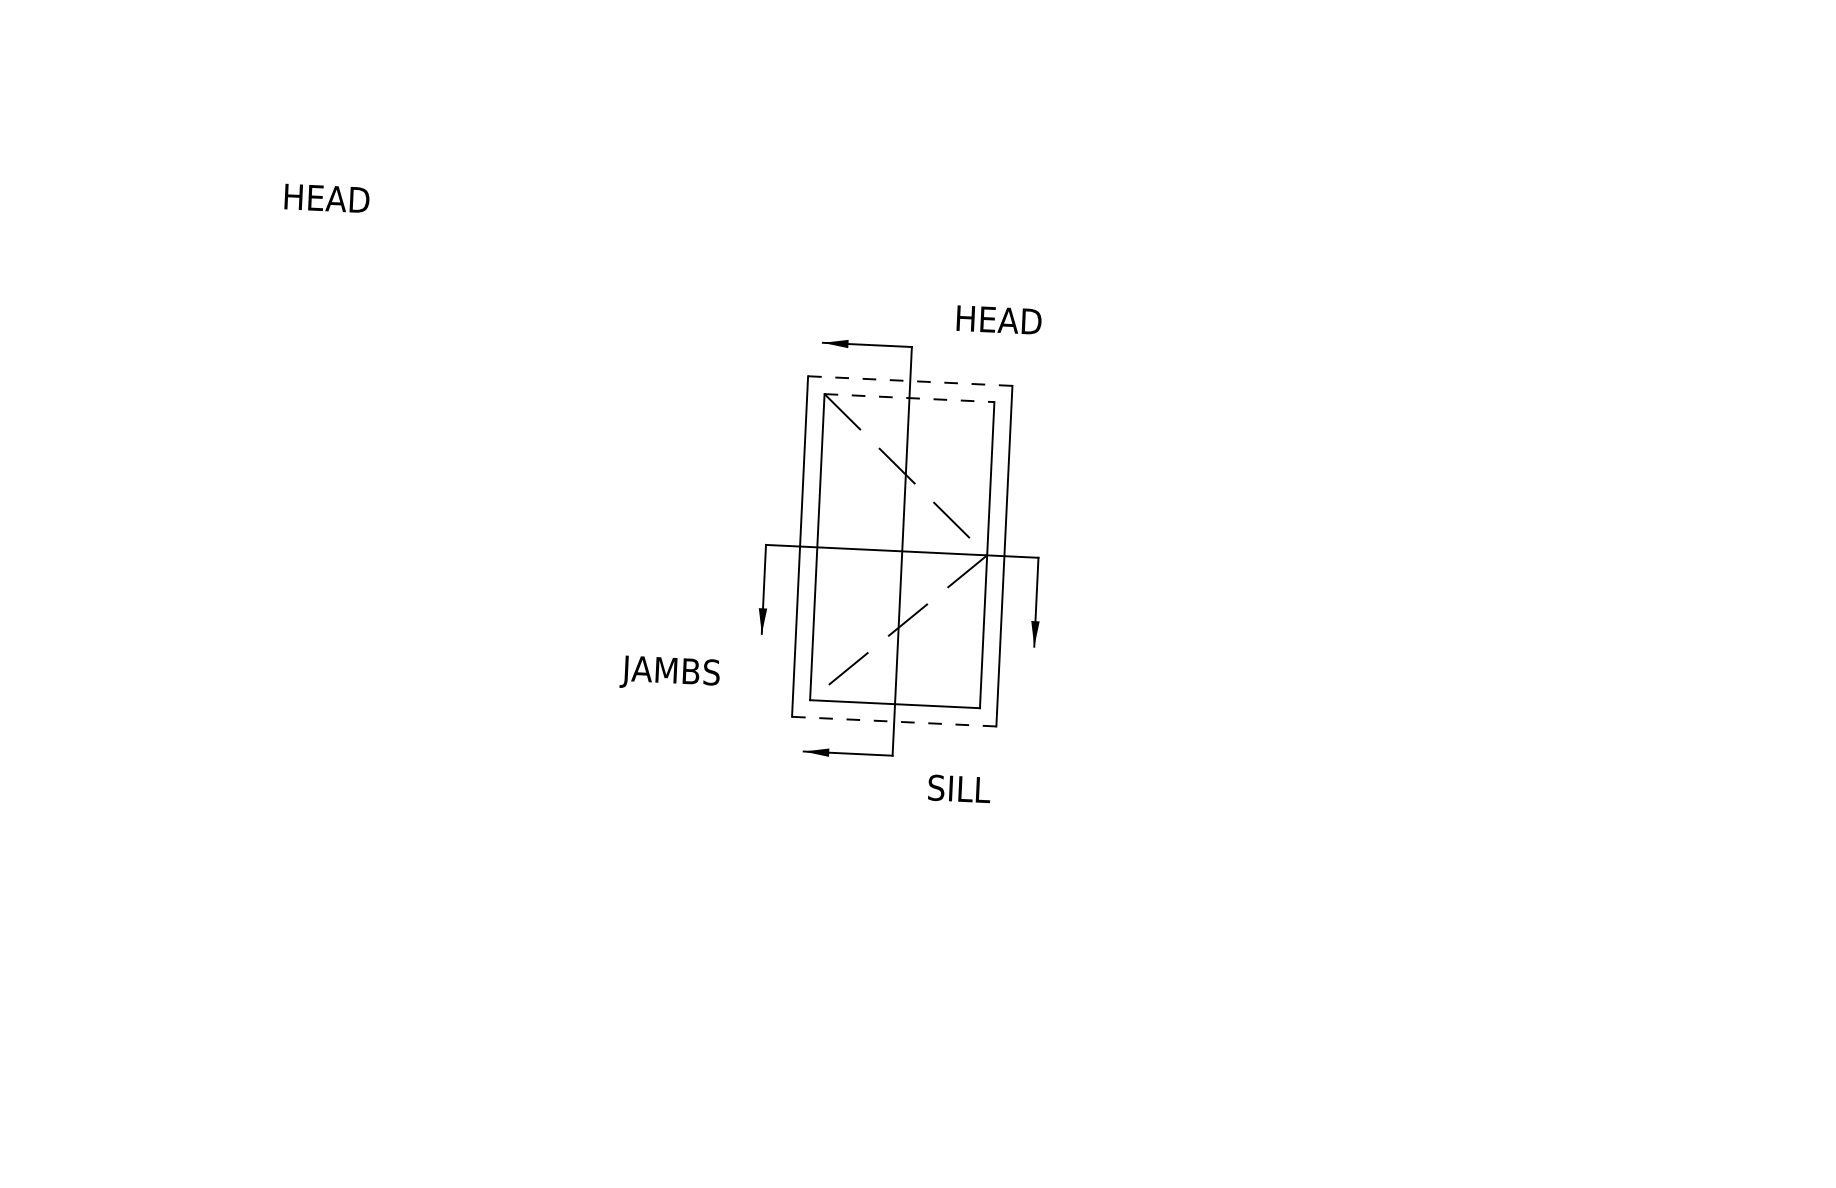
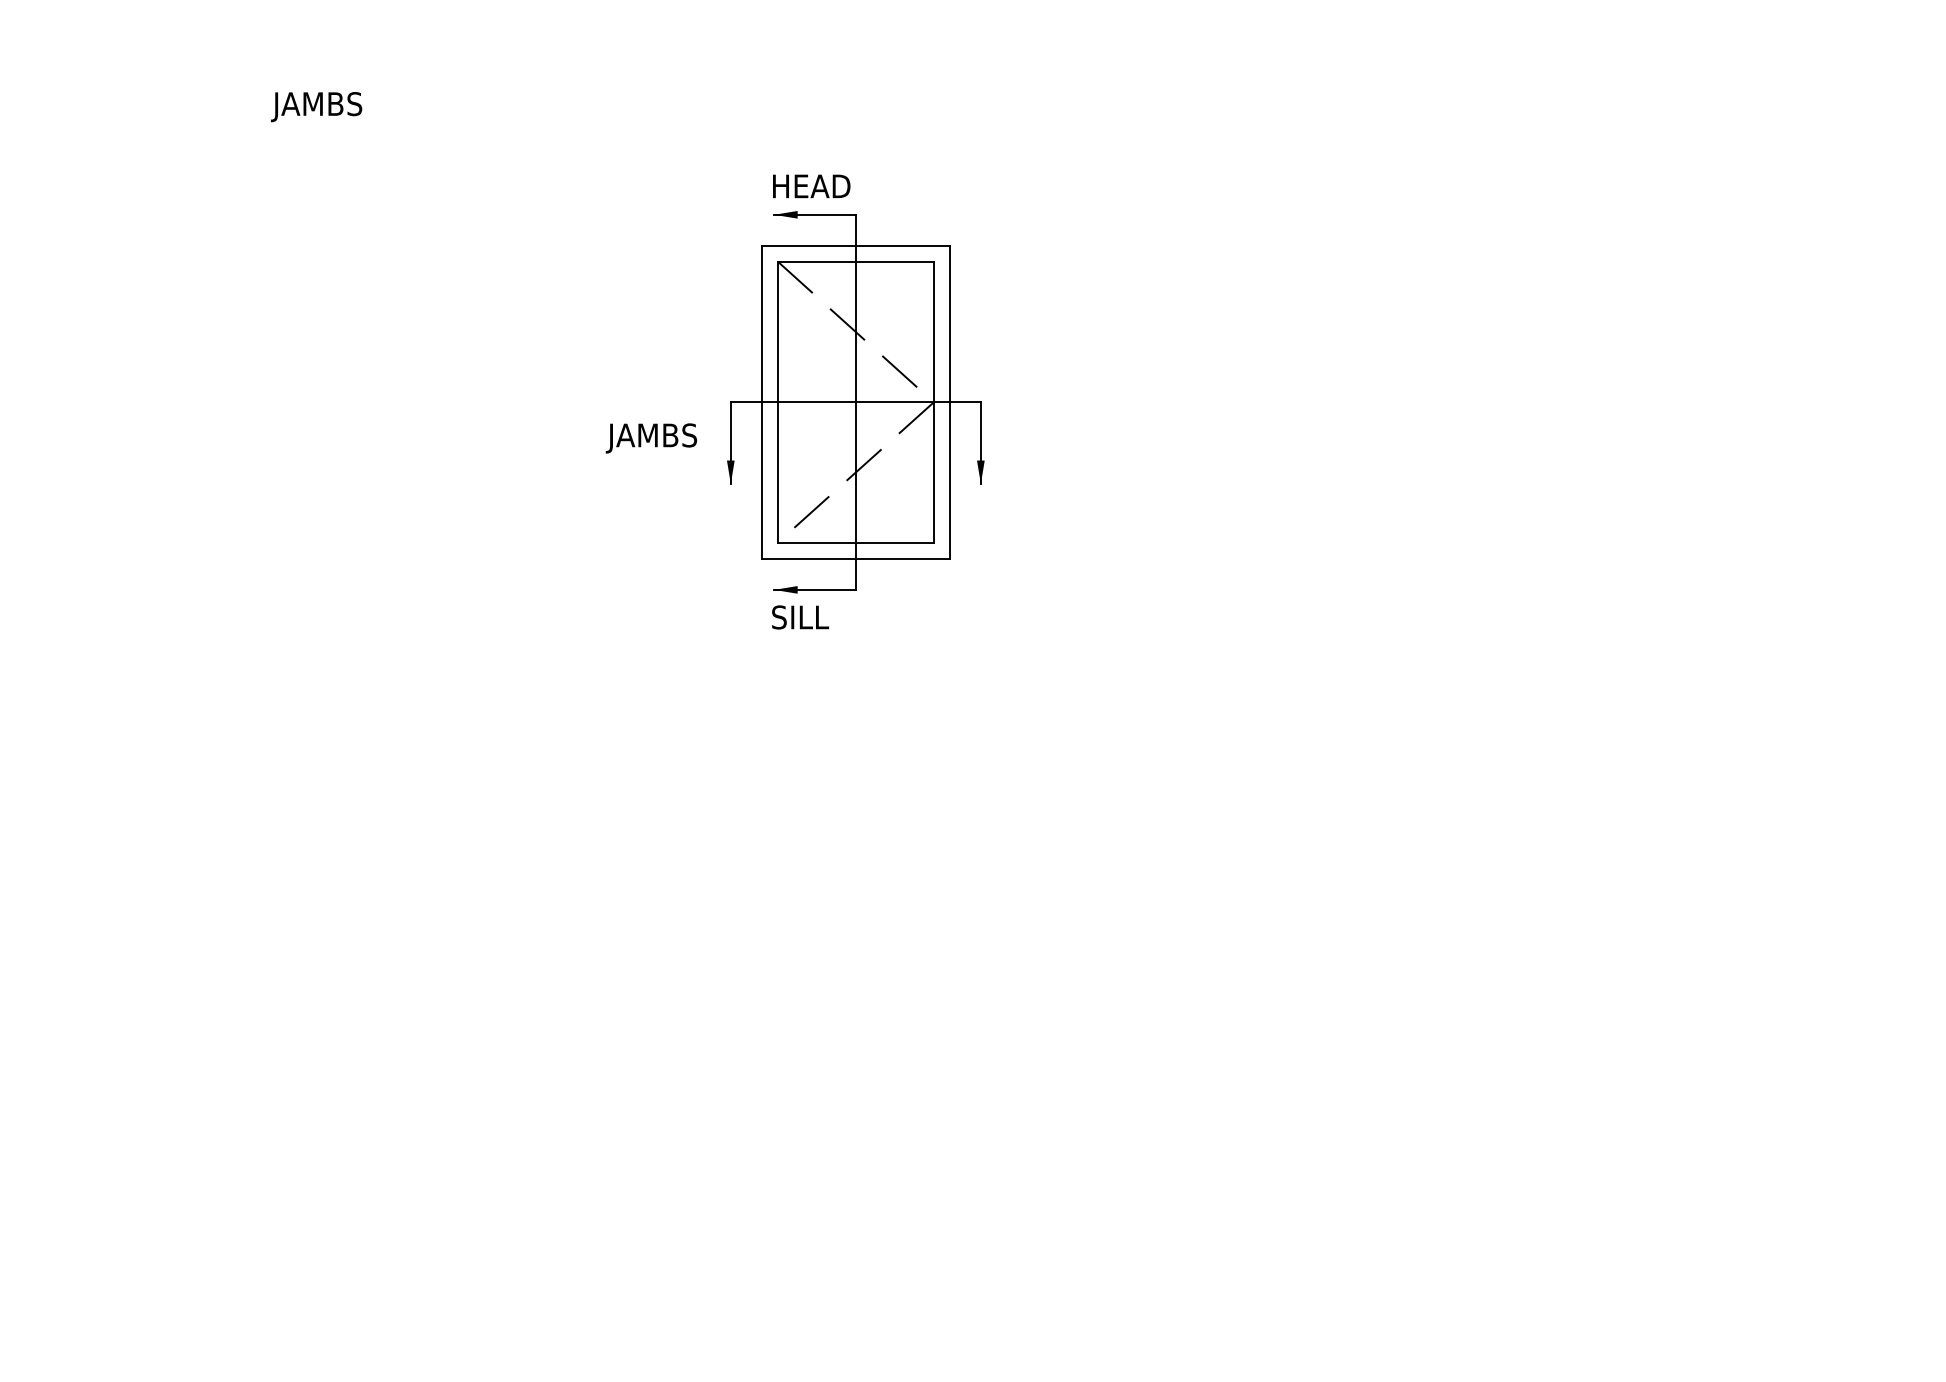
text: (329, 202) -> (316, 107), HEAD -> JAMBS
text: (999, 320) -> (811, 186), moved
line: (909, 381) -> (855, 246), dashed -> solid
line: (909, 397) -> (855, 261), dashed -> solid
text: (670, 673) -> (651, 438), moved
line: (893, 721) -> (855, 558), dashed -> solid
text: (959, 789) -> (800, 617), moved

